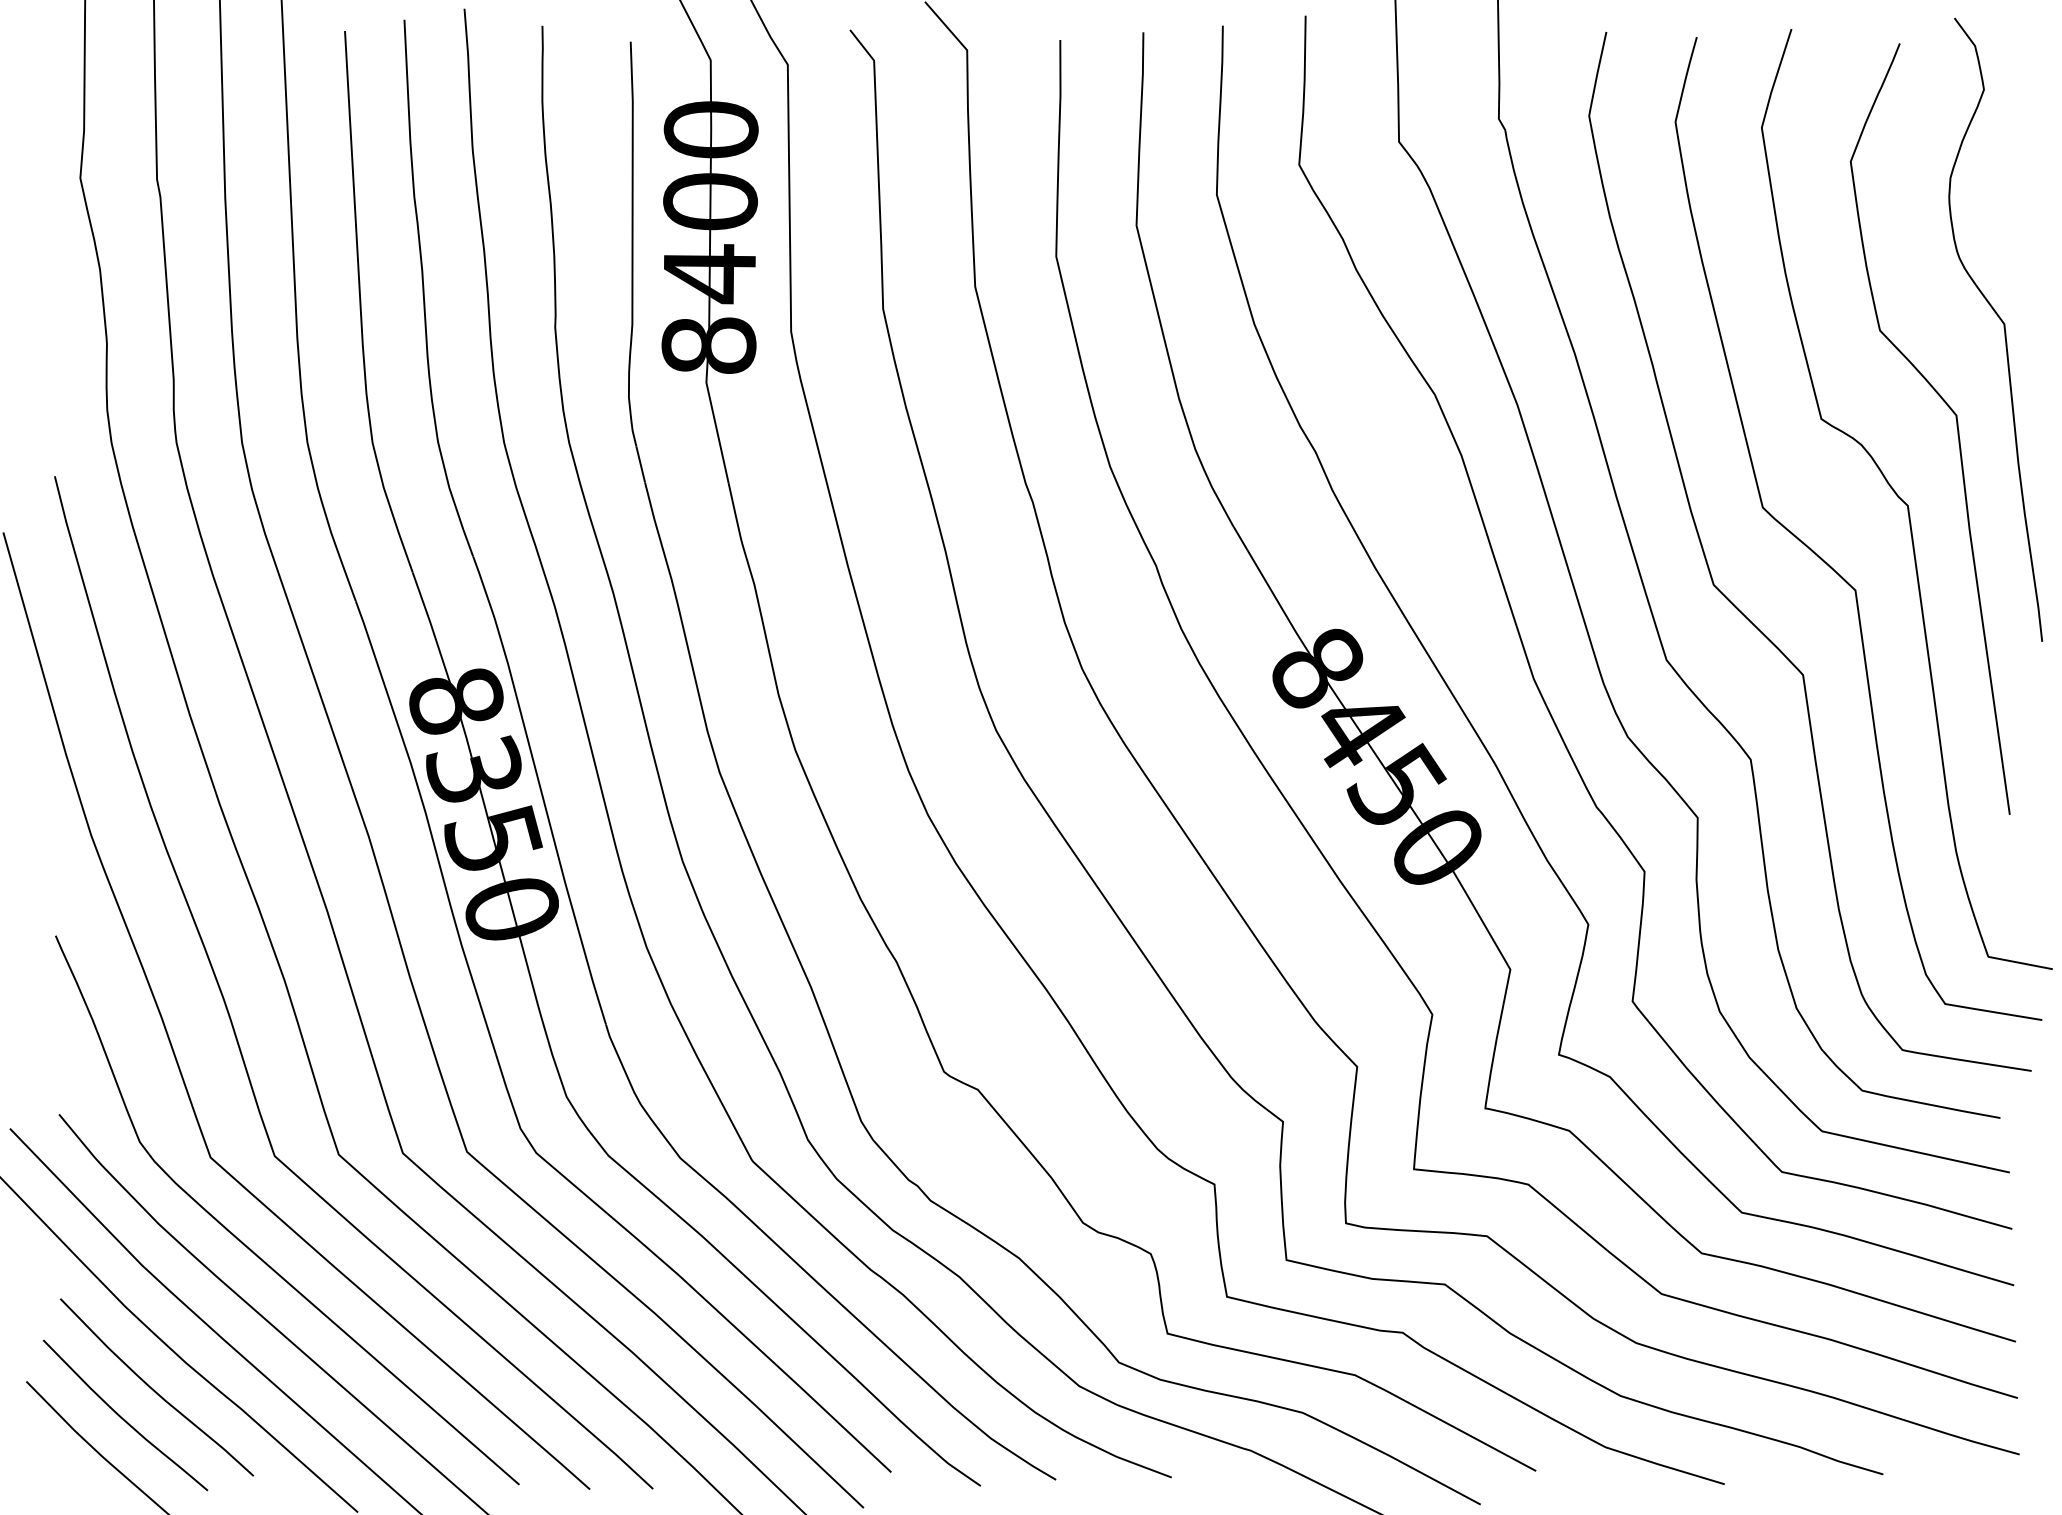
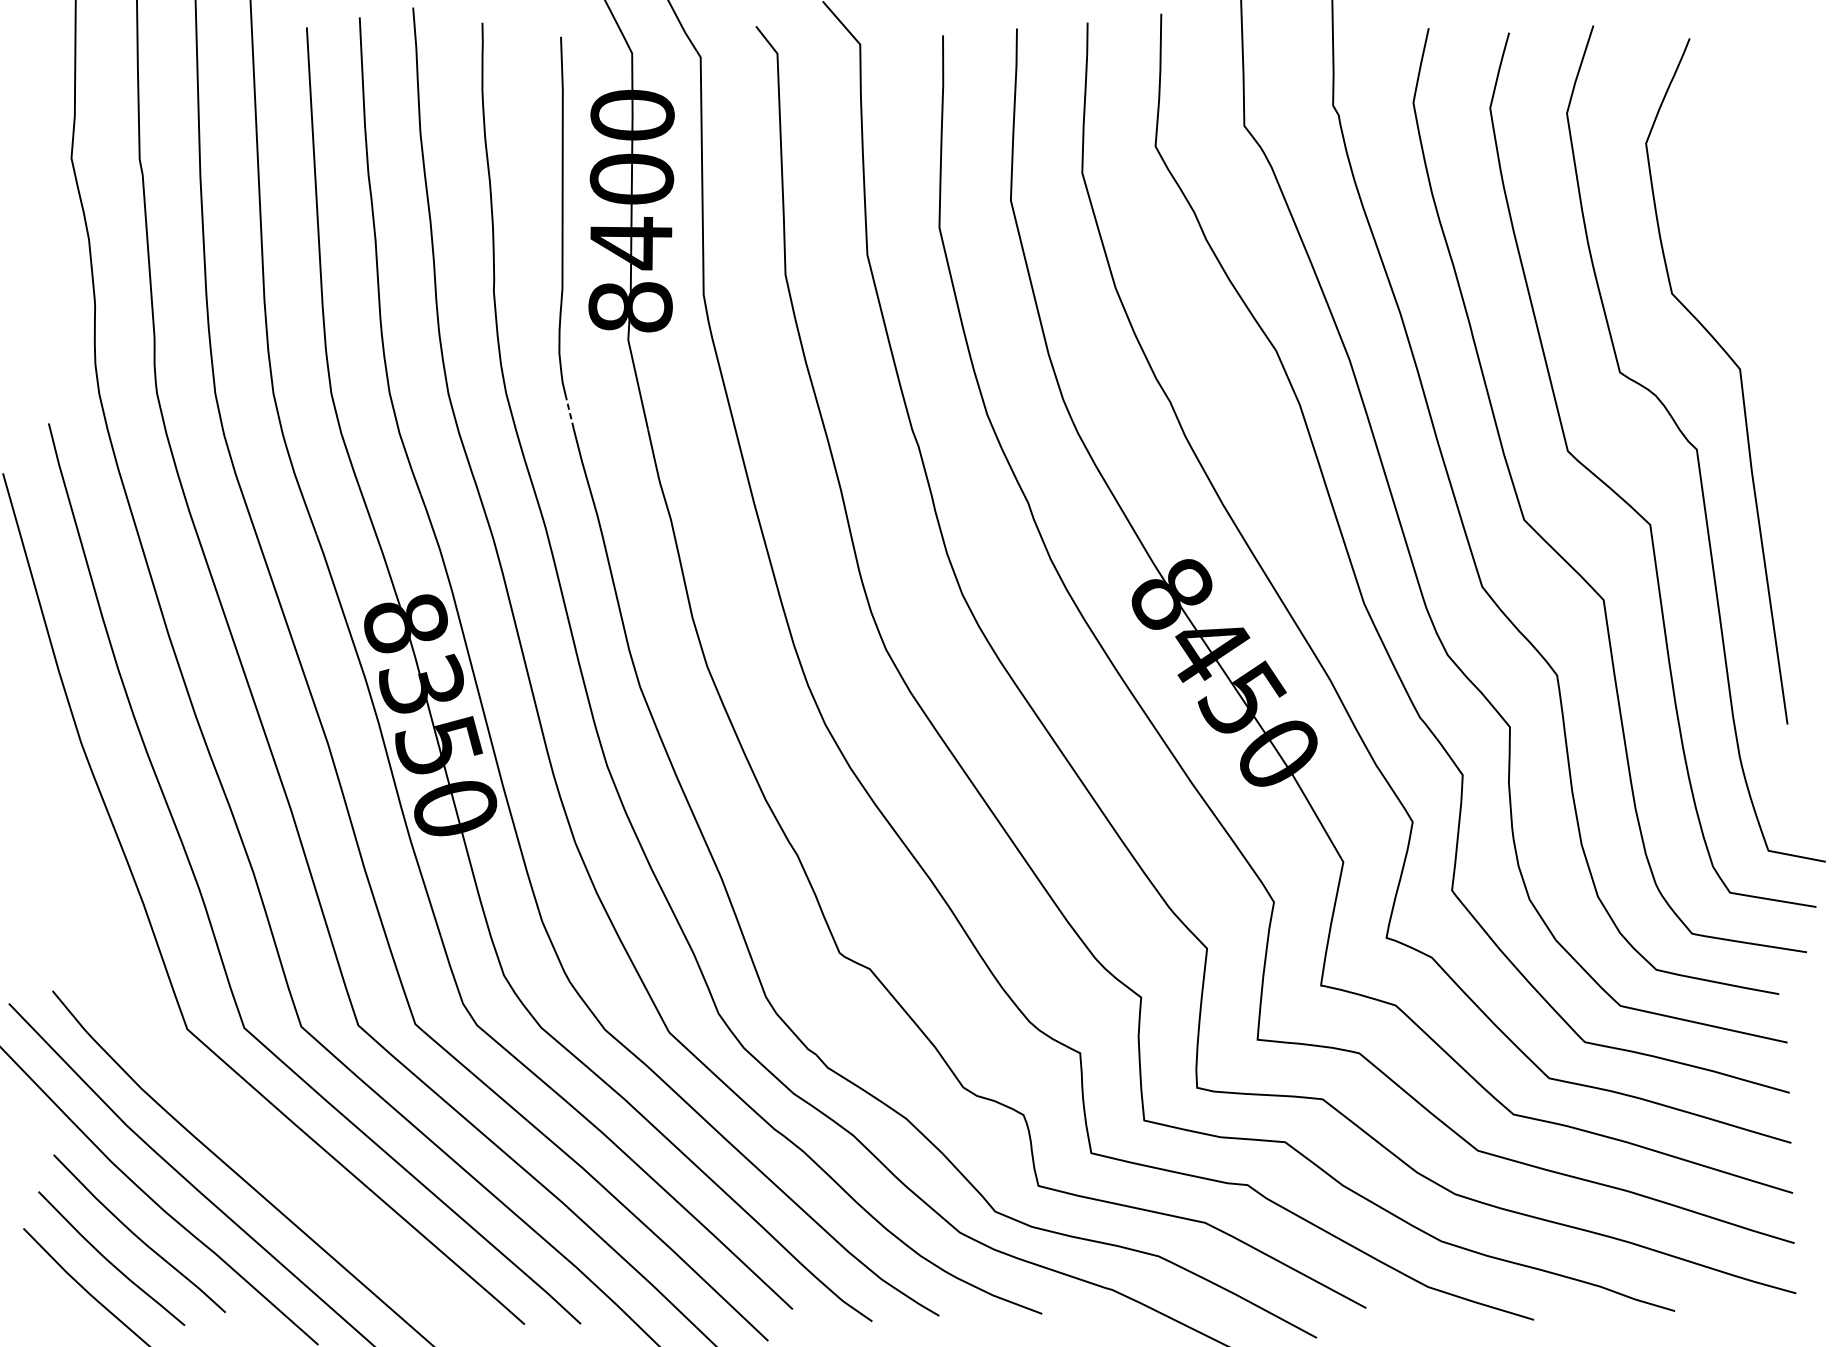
part: (2003, 328) -> (1781, 291), removed
line: (640, 463) -> (569, 412), solid -> dashed
curve: (256, 1253) -> (228, 1114), removed

